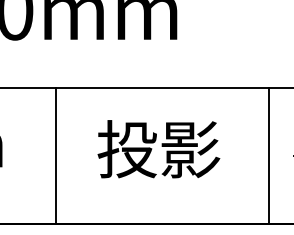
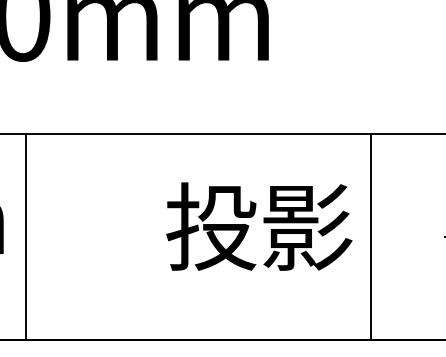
text: (158, 149) -> (258, 227), moved
line: (56, 155) -> (26, 236), moved
line: (268, 155) -> (370, 236), moved

